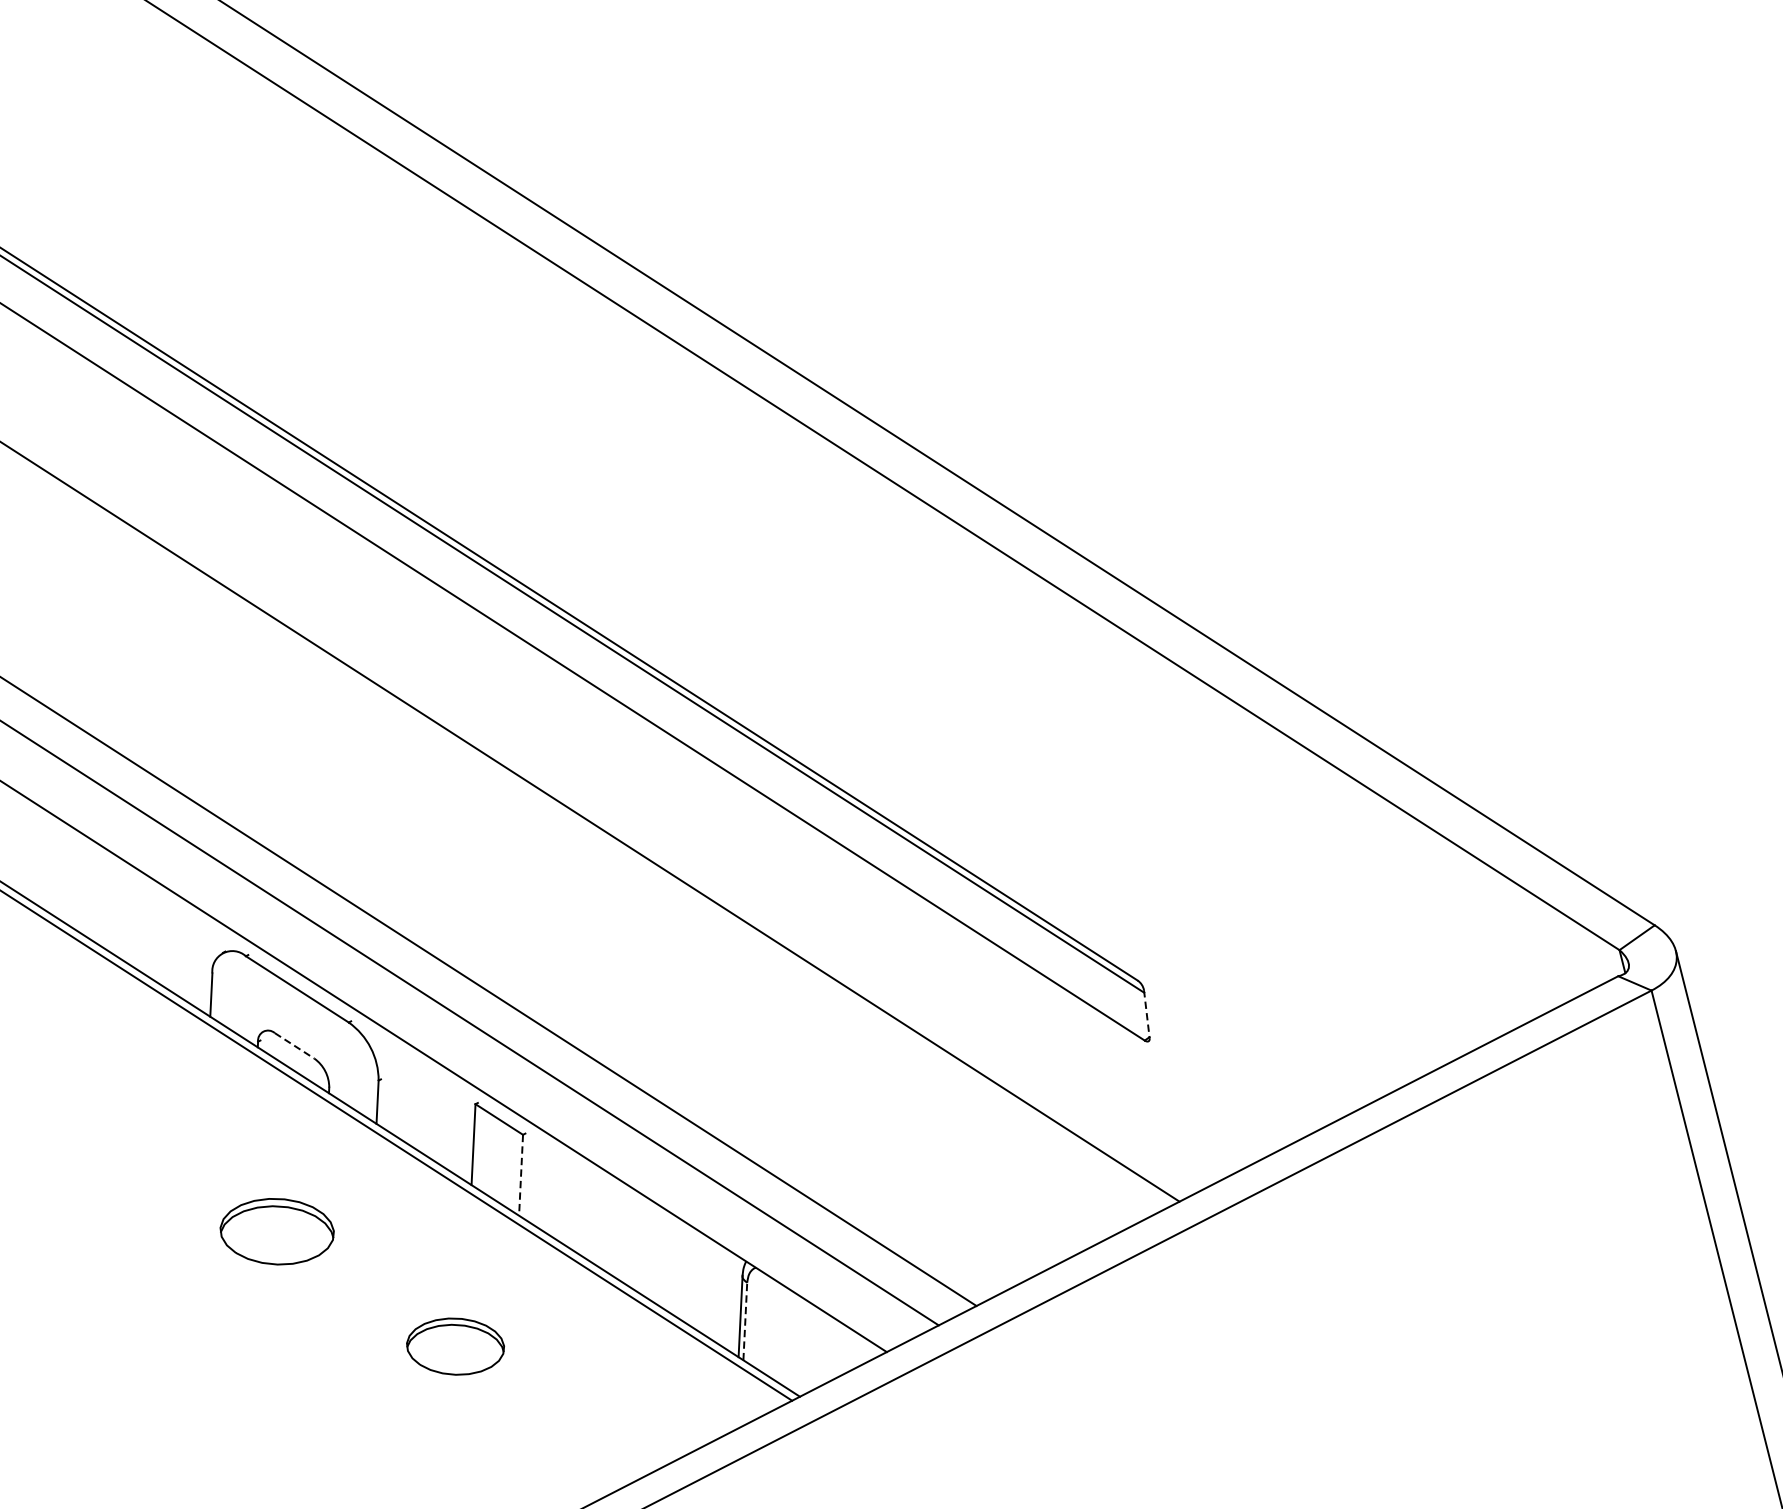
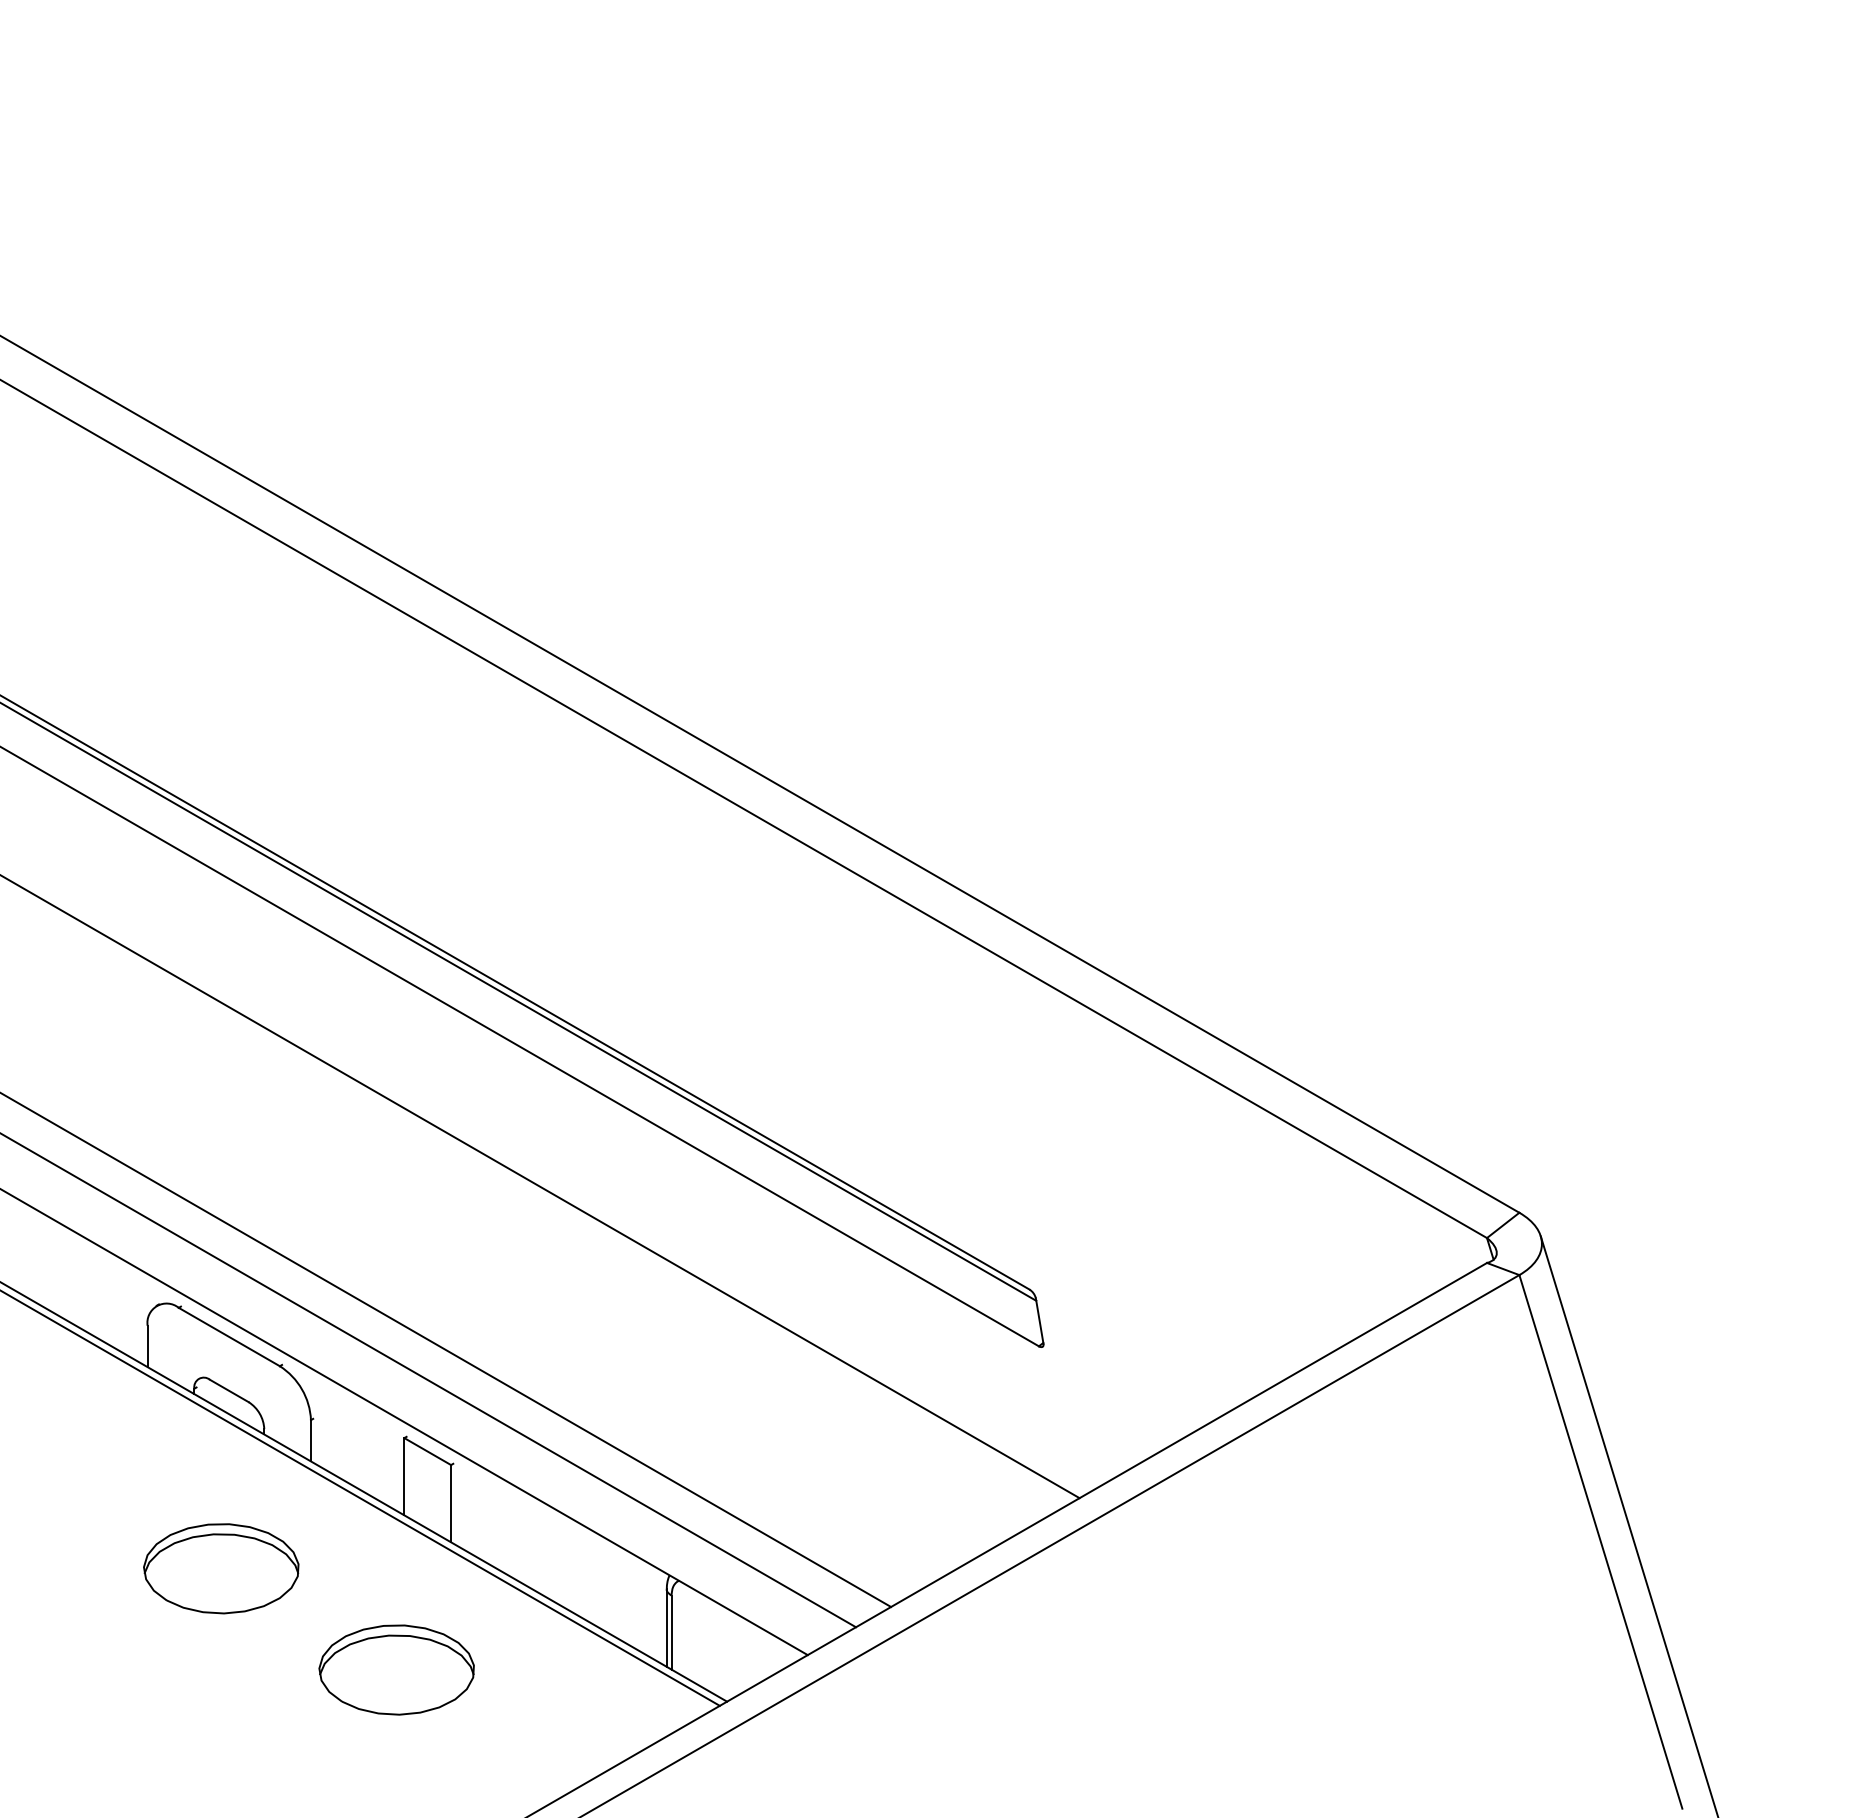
line: (1146, 1014) -> (1039, 1321), dashed -> solid
line: (294, 1046) -> (229, 1391), dashed -> solid
line: (521, 1175) -> (451, 1503), dashed -> solid
part: (277, 1231) -> (221, 1568), size x1.43
line: (745, 1321) -> (671, 1632), dashed -> solid
part: (455, 1346) -> (396, 1669), size x1.67

